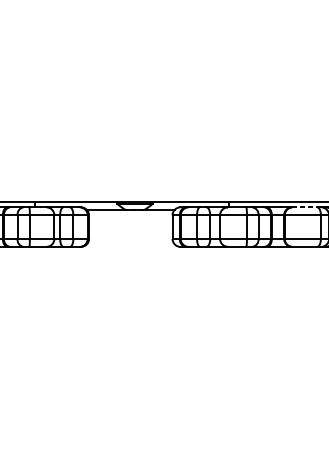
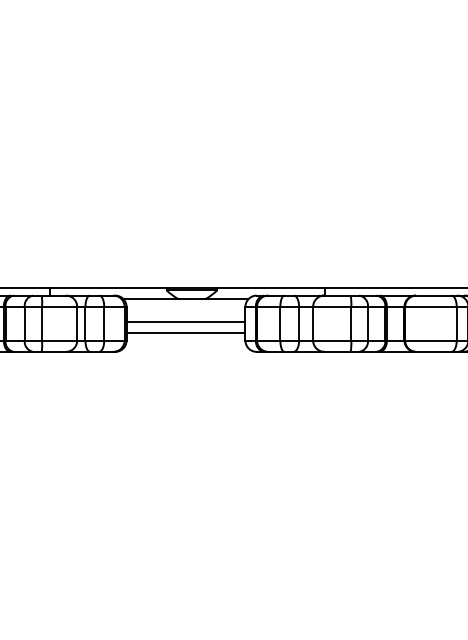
line: (304, 207) -> (433, 295), dashed -> solid
line: (130, 225) -> (185, 321), added
line: (130, 233) -> (185, 333), added

